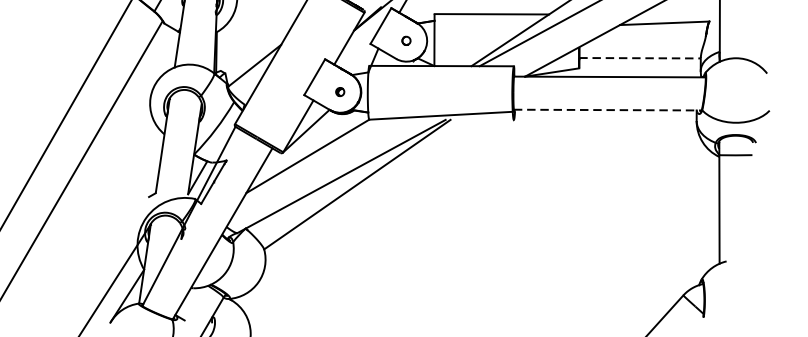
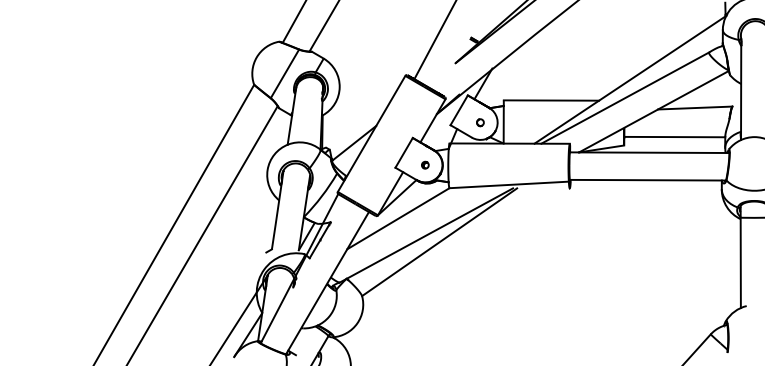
line: (639, 58) -> (674, 137), dashed -> solid
line: (608, 110) -> (648, 180), dashed -> solid

